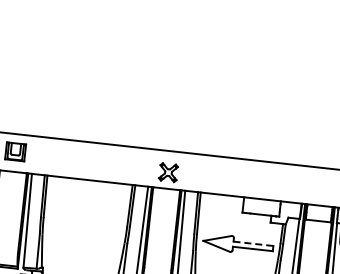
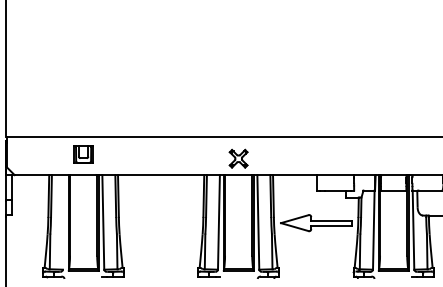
line: (253, 243) -> (331, 220), dashed -> solid

